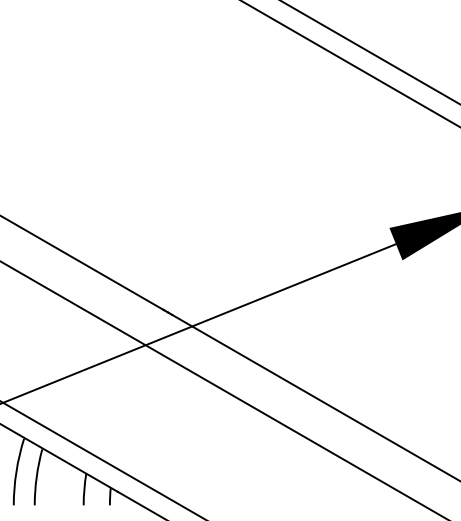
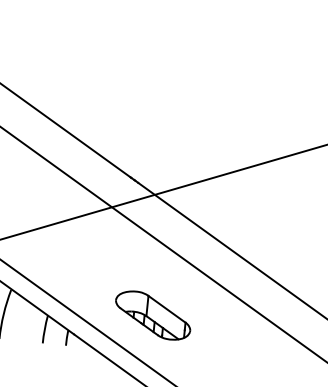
part: (203, 461) -> (152, 315), added

